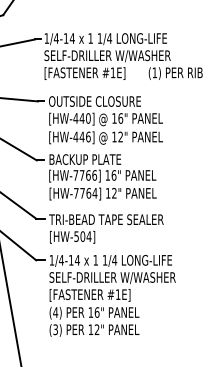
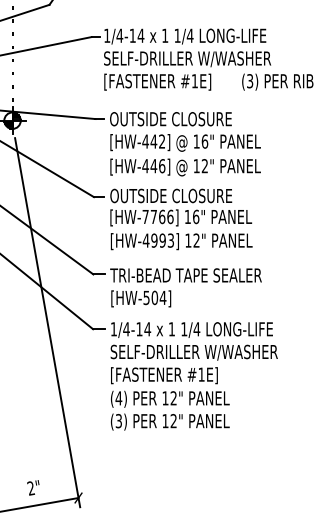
text: (155, 73) -> (250, 81), (1) -> (3)
text: (88, 118) -> (162, 141), [HW-440] -> [HW-442]
text: (95, 159) -> (171, 195), BACKUP PLATE -> OUTSIDE CLOSURE
text: (85, 193) -> (158, 240), [HW-7764] -> [HW-4993]
text: (96, 312) -> (173, 398), 16" -> 12"

